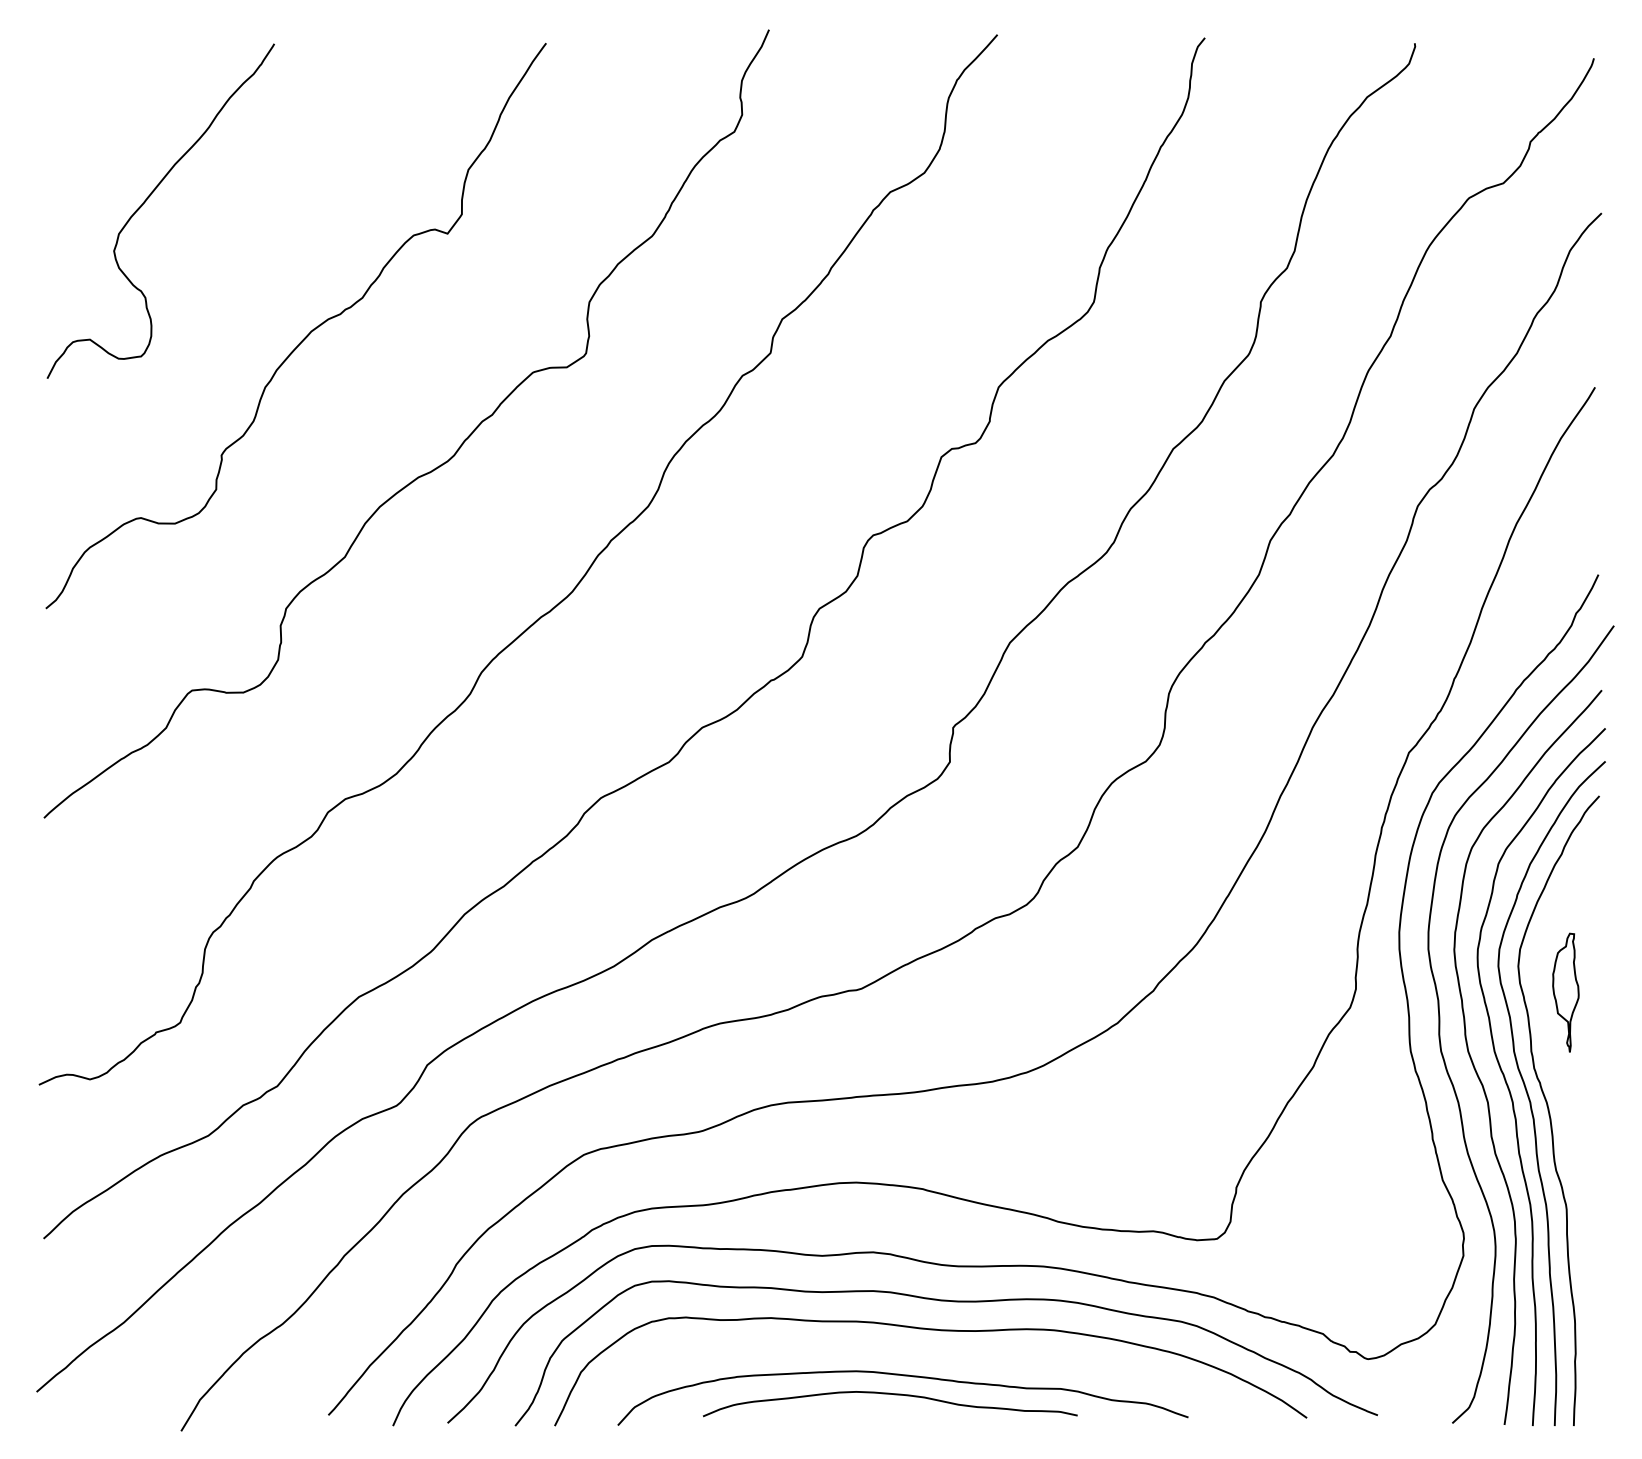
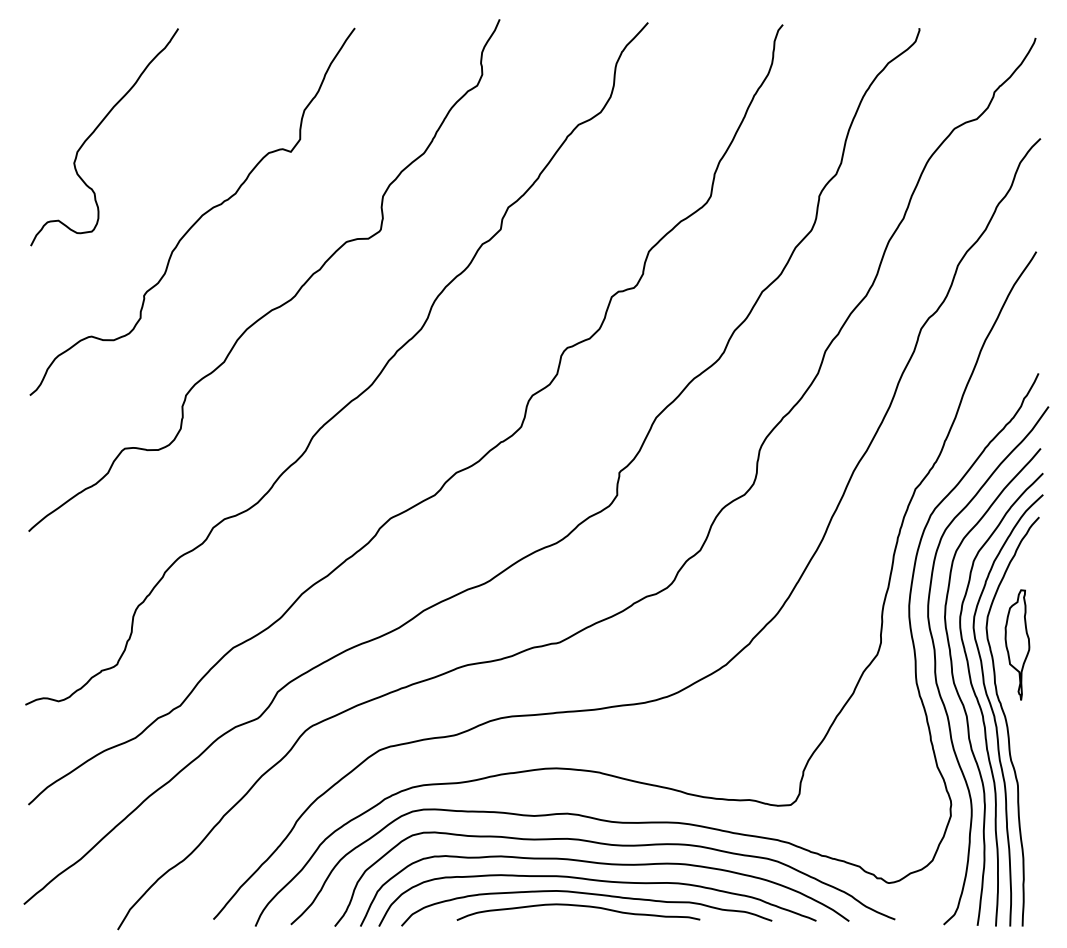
part: (1565, 991) -> (1017, 644), size x1.43
curve: (919, 1356) -> (597, 881), added

